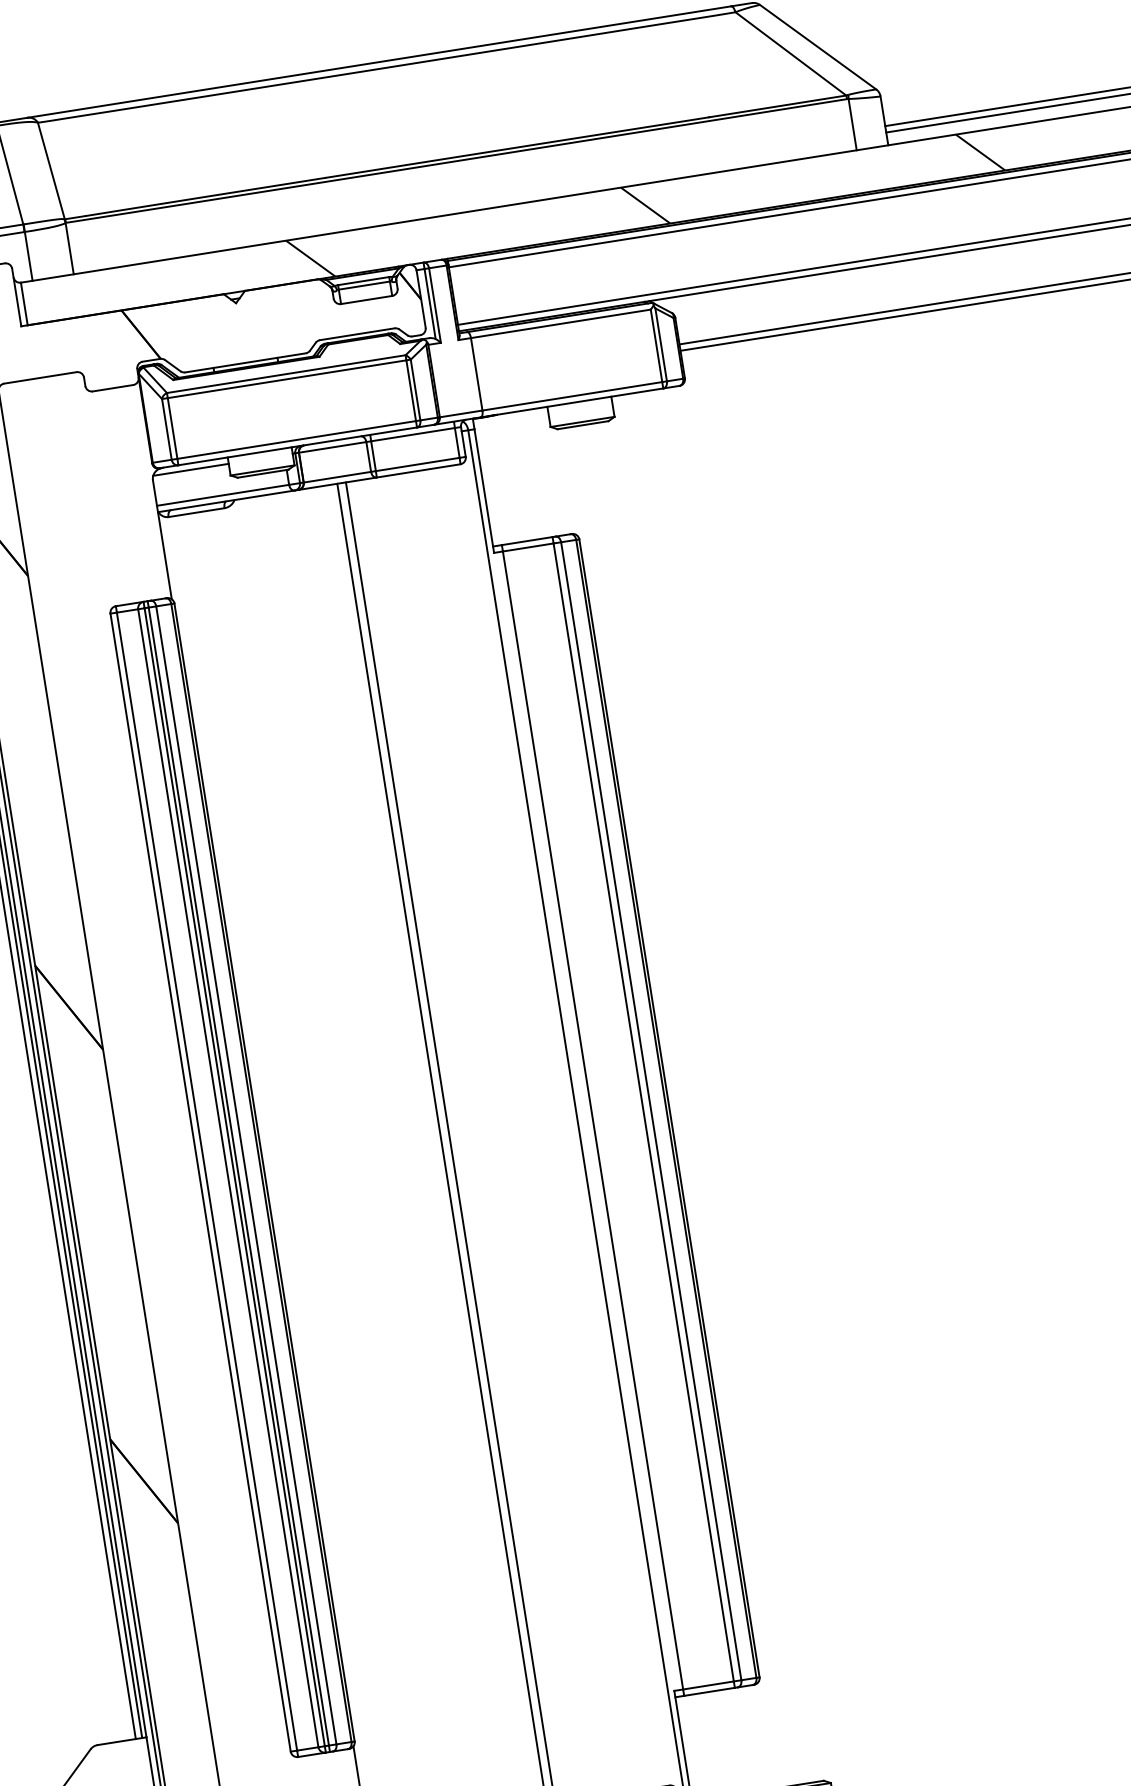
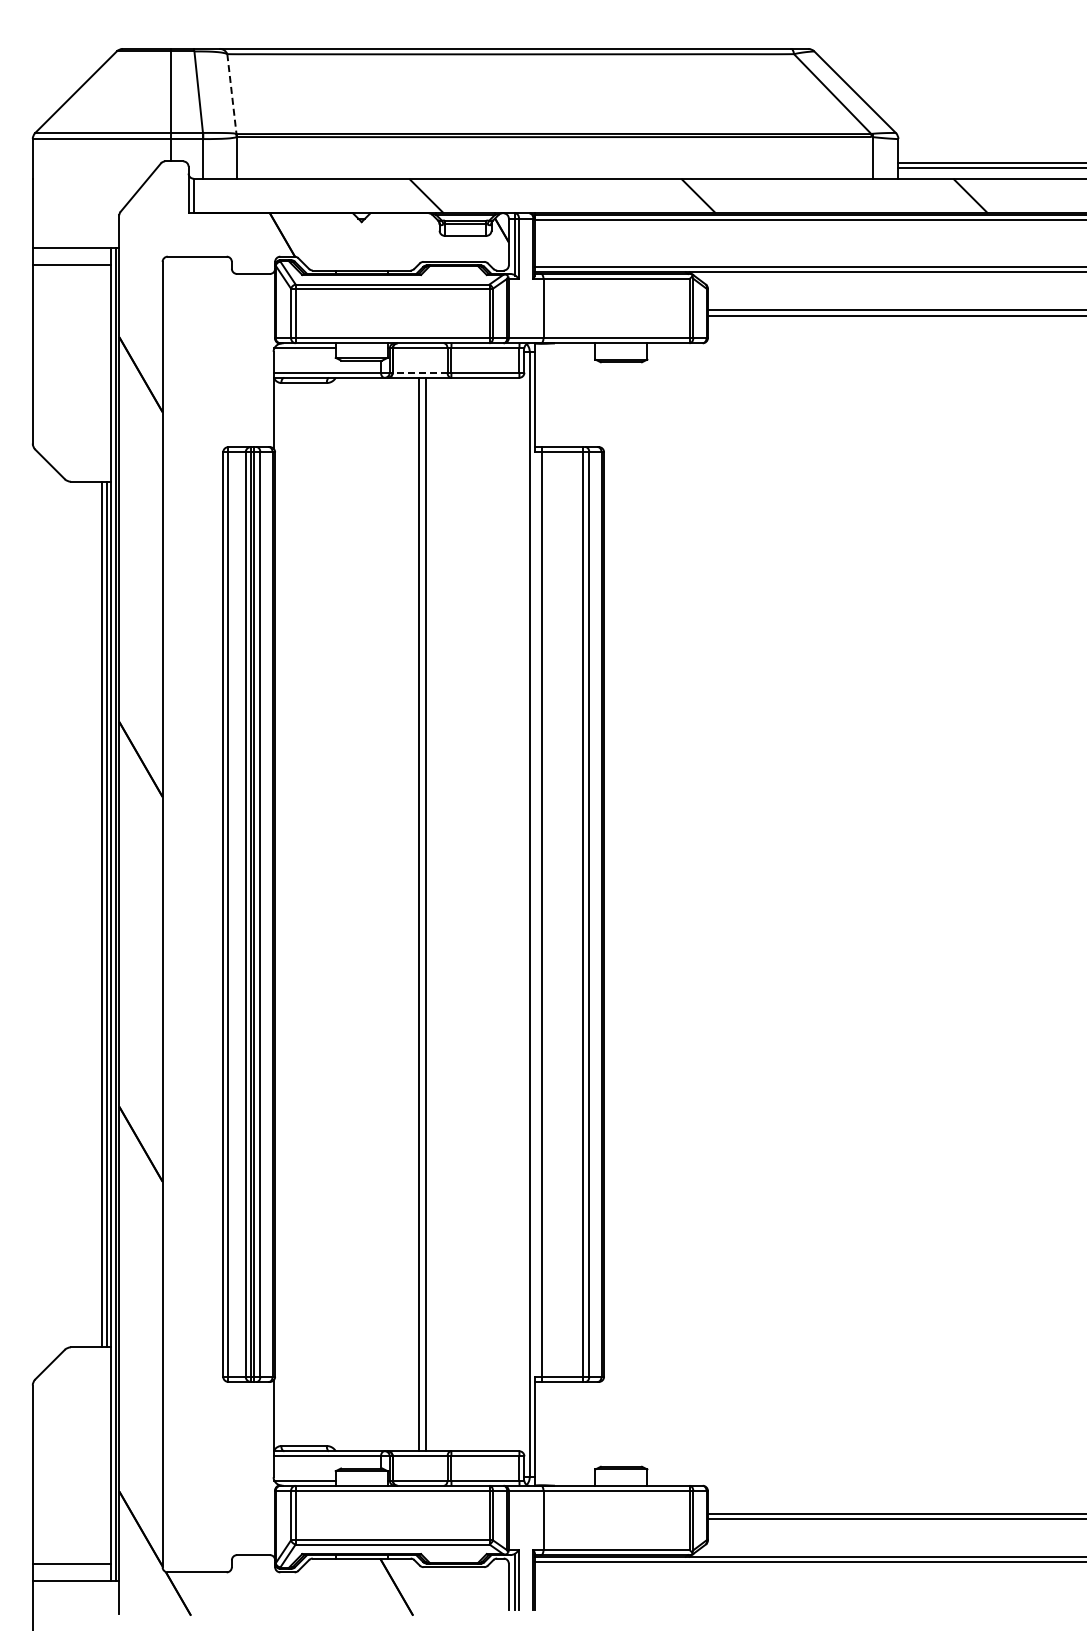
line: (50, 171) -> (231, 94), solid -> dashed
line: (336, 477) -> (419, 372), solid -> dashed

